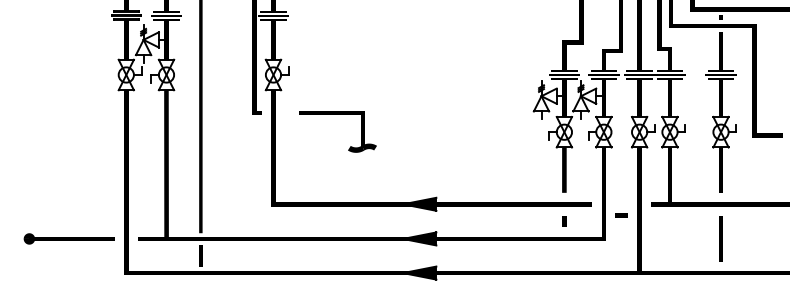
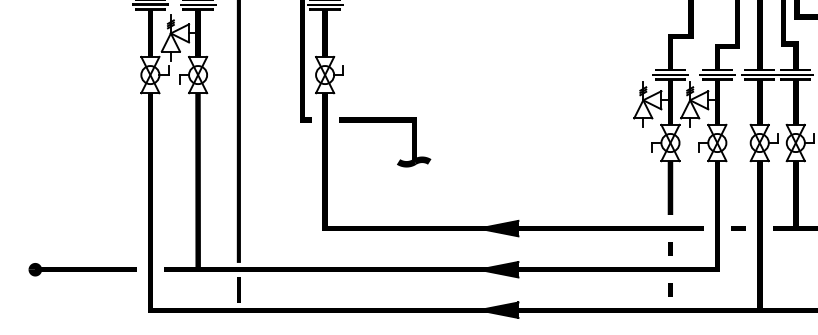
part: (337, 114) -> (384, 121), moved
line: (621, 215) -> (738, 228), moved
line: (564, 255) -> (670, 289), added

